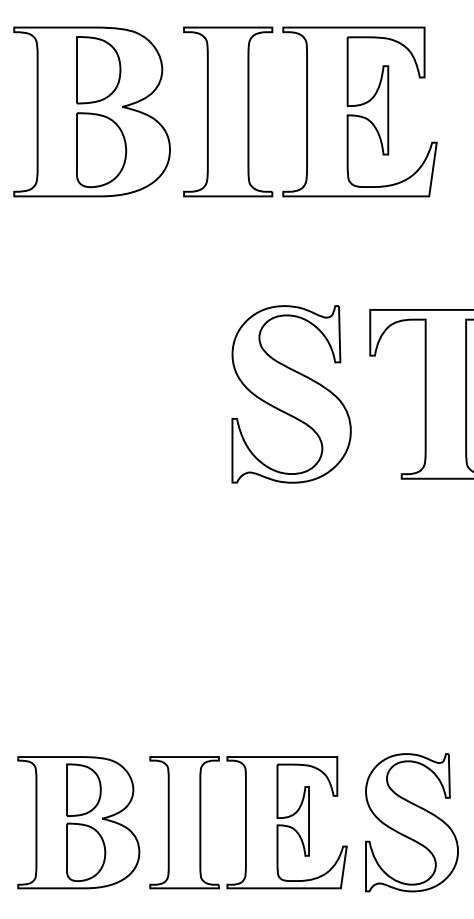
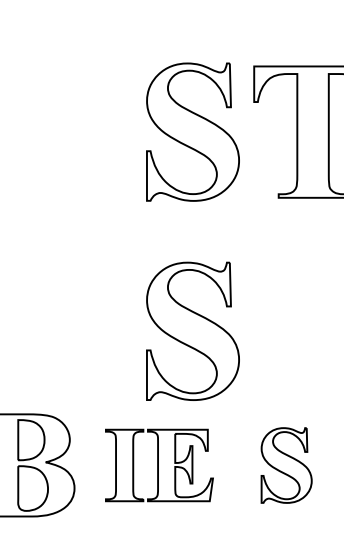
part: (291, 650) -> (192, 331), added
part: (248, 822) -> (159, 465), size x0.7
part: (411, 822) -> (286, 465), size x0.7

